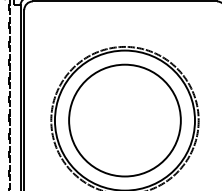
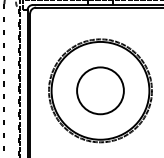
circle: (124, 120) -> (100, 90), size x0.6

